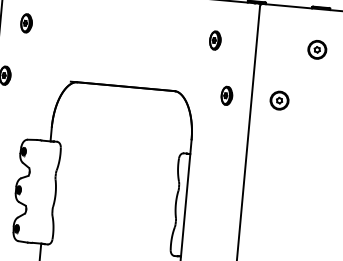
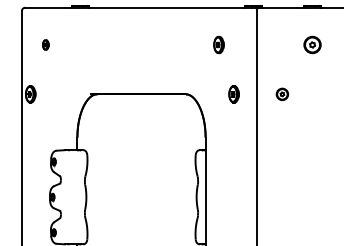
part: (26, 22) -> (45, 44), size x0.6
part: (279, 100) -> (282, 94), size x0.7

